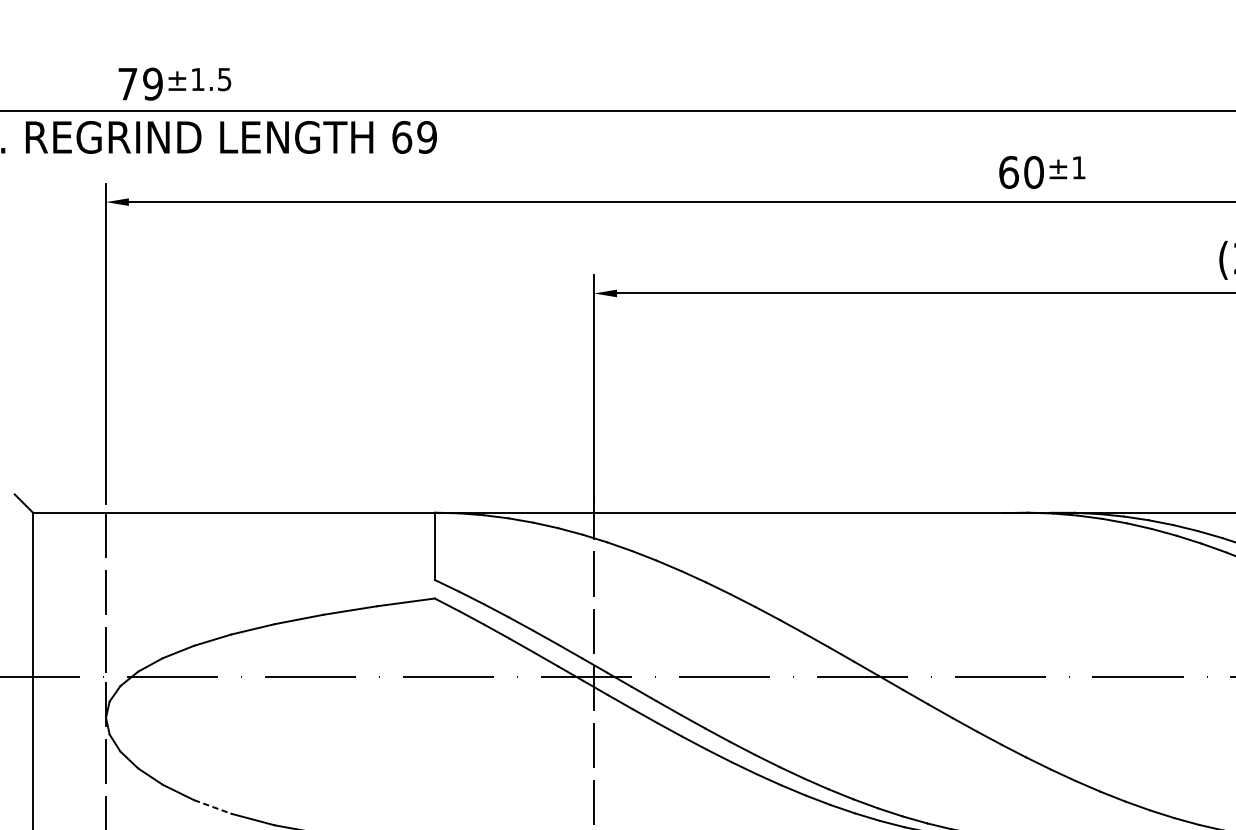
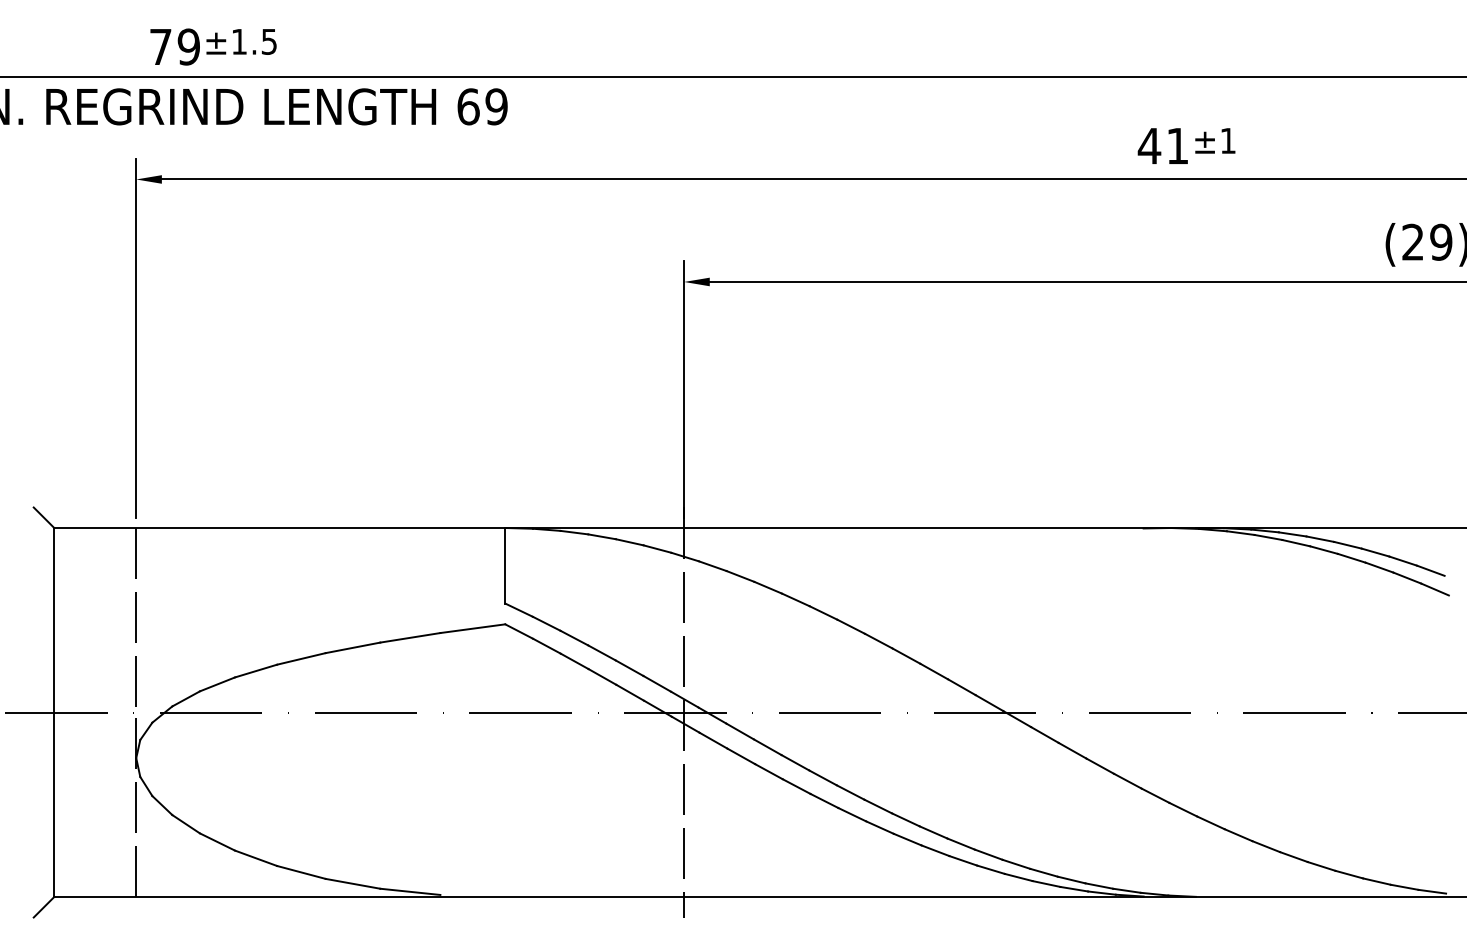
text: (1020, 171) -> (1162, 145), 60 -> 41
line: (213, 807) -> (256, 858), dashed -> solid

